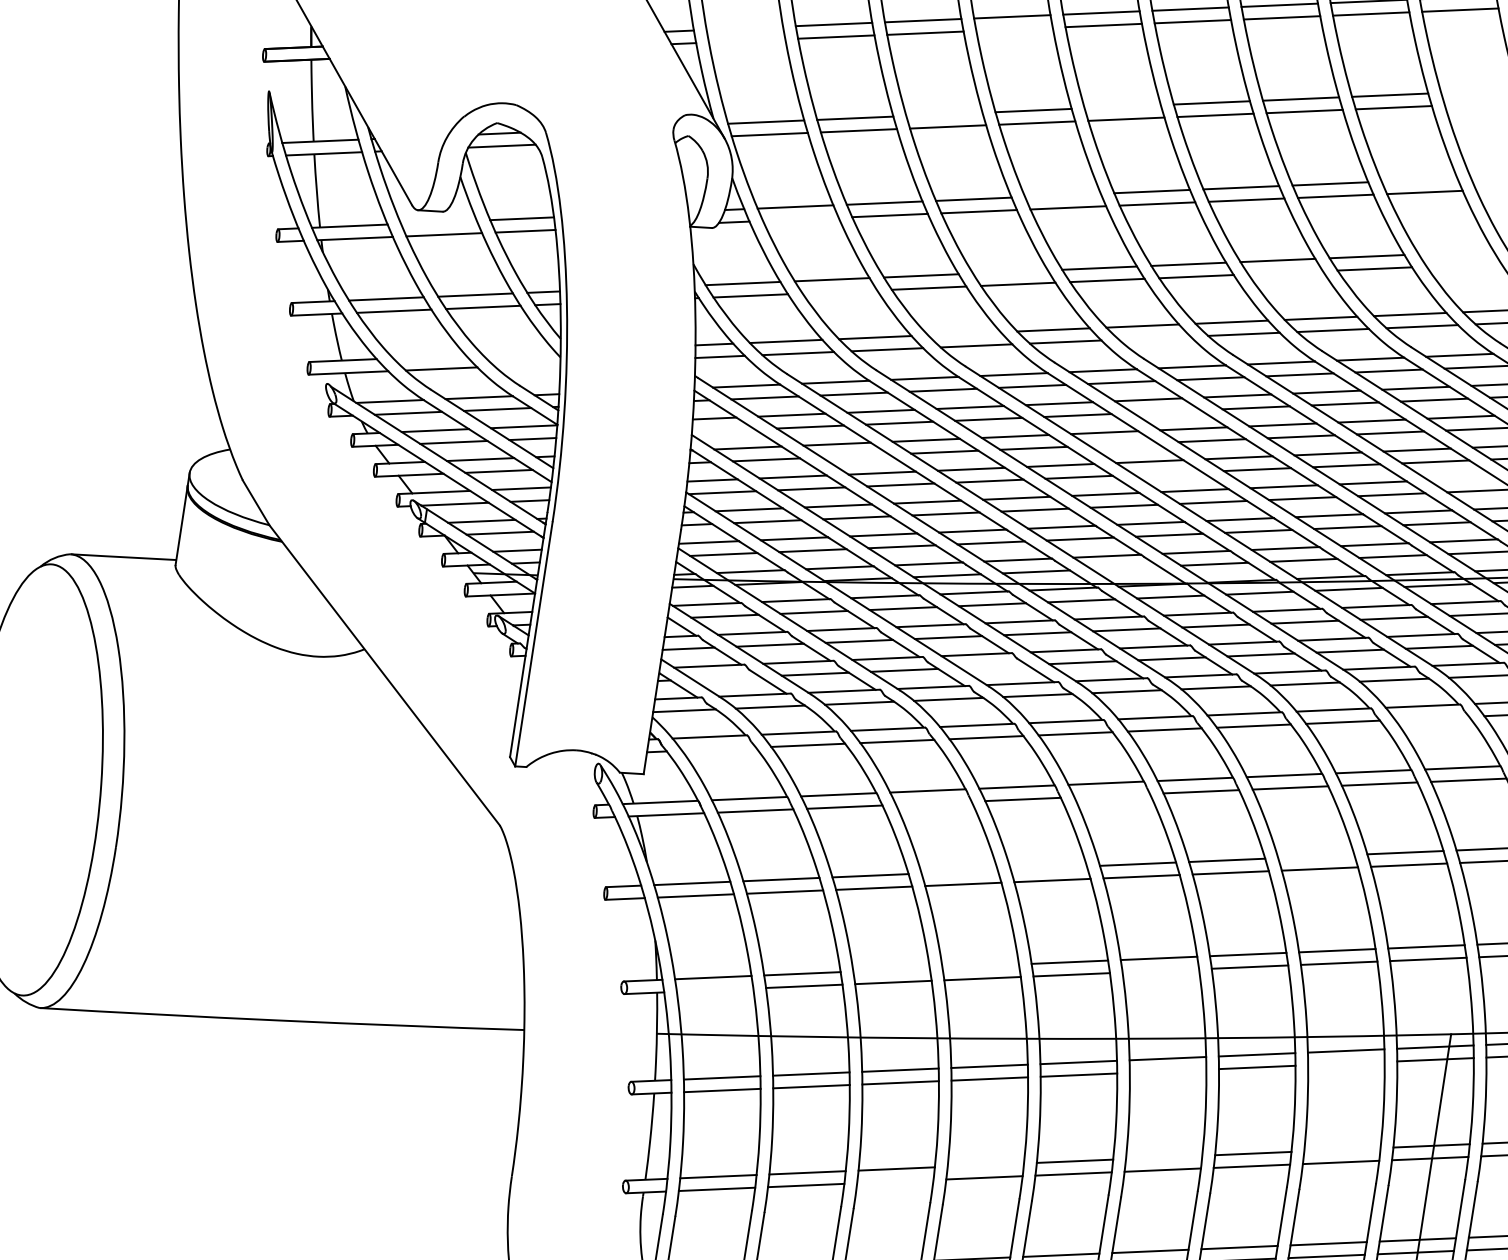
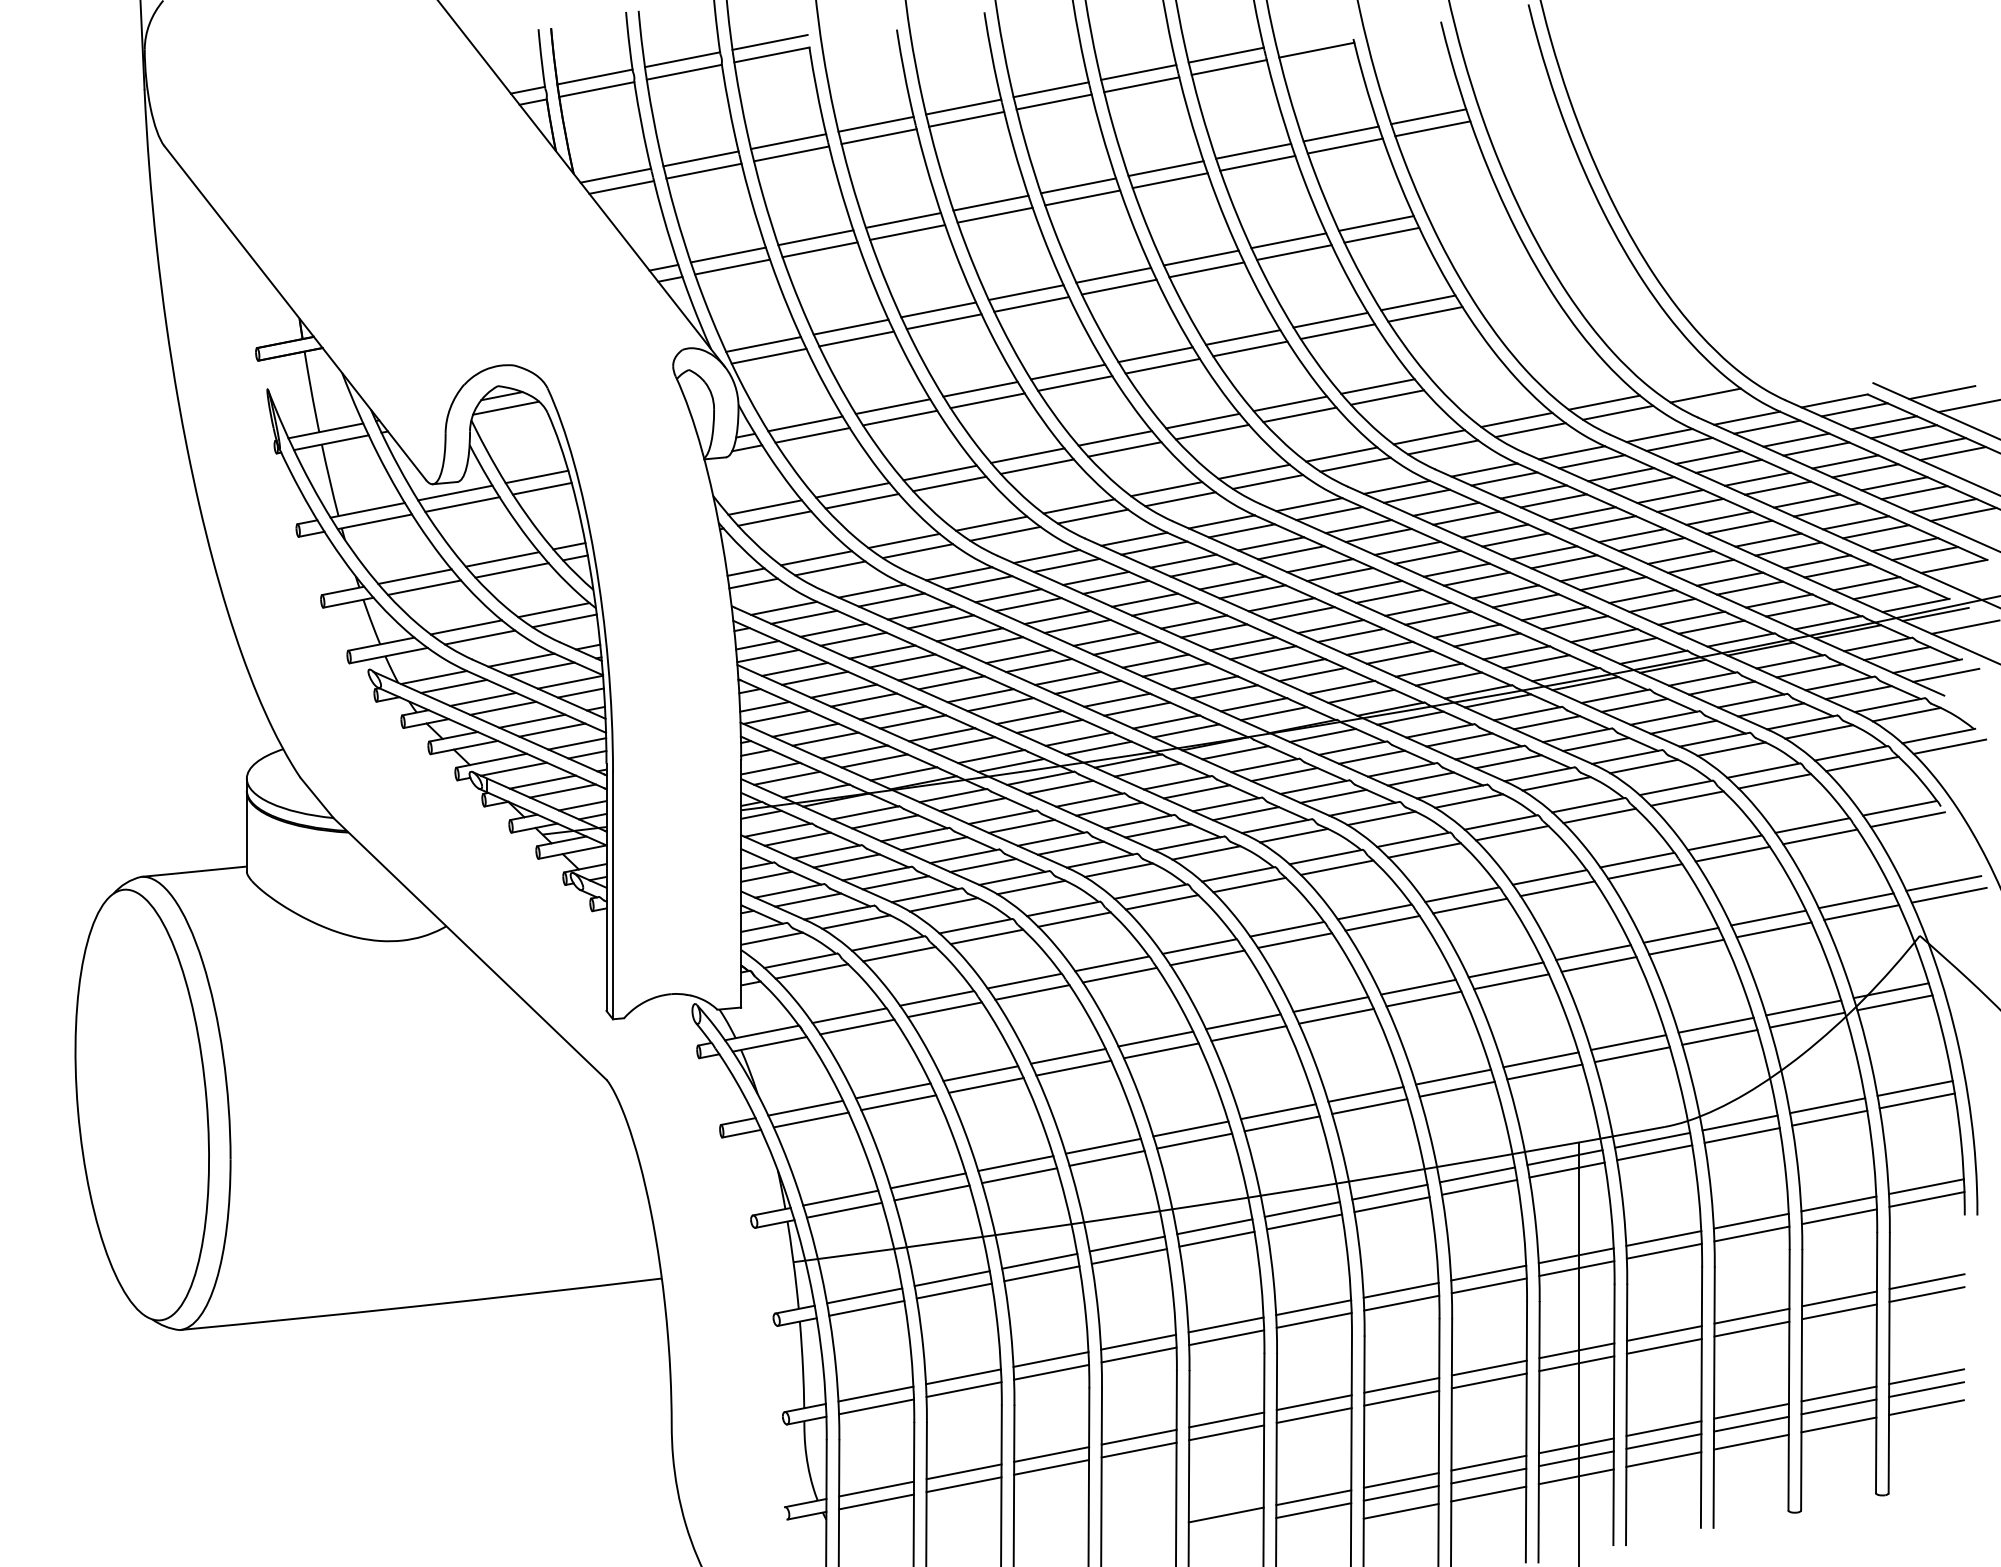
line: (744, 27) -> (727, 254), added
line: (1014, 28) -> (994, 214), added
line: (747, 40) -> (732, 266), added
line: (1122, 105) -> (1113, 274), added
line: (944, 113) -> (938, 309), added
line: (1419, 179) -> (1418, 302), added
line: (1062, 194) -> (1067, 371), added
line: (800, 219) -> (812, 435), added
line: (439, 221) -> (455, 492), added
line: (1010, 271) -> (1027, 455), added
line: (1285, 272) -> (1299, 414), added
line: (839, 292) -> (861, 501), added
line: (964, 333) -> (991, 523), added
line: (1154, 338) -> (1180, 499), added
line: (518, 353) -> (553, 610), added
line: (429, 356) -> (466, 627), added
line: (527, 364) -> (564, 620), added
line: (1166, 411) -> (1203, 569), added
line: (722, 430) -> (767, 655), added
line: (1123, 443) -> (1165, 608), added
line: (855, 455) -> (902, 660), added
line: (1168, 473) -> (1214, 630), added
line: (1462, 478) -> (1505, 591), added
line: (1125, 567) -> (1186, 730), added
line: (993, 665) -> (1070, 847), added
line: (726, 677) -> (808, 899), added
line: (1431, 718) -> (1511, 833), added
line: (718, 749) -> (811, 971), added
line: (1112, 795) -> (1207, 957), added
line: (933, 803) -> (1032, 992), added
line: (1316, 855) -> (1418, 986), added
line: (1048, 867) -> (1155, 1038), added
line: (959, 871) -> (1068, 1055), added
line: (979, 965) -> (1102, 1145), added
line: (891, 969) -> (1015, 1163), added
line: (1160, 970) -> (1281, 1123), added
line: (715, 989) -> (844, 1209), added
line: (1346, 1062) -> (1479, 1186), added
line: (1168, 1070) -> (1304, 1221), added
line: (1342, 1149) -> (1488, 1272), added
line: (1164, 1157) -> (1313, 1307), added
line: (985, 1164) -> (1138, 1341), added
line: (895, 1180) -> (1051, 1371), added

